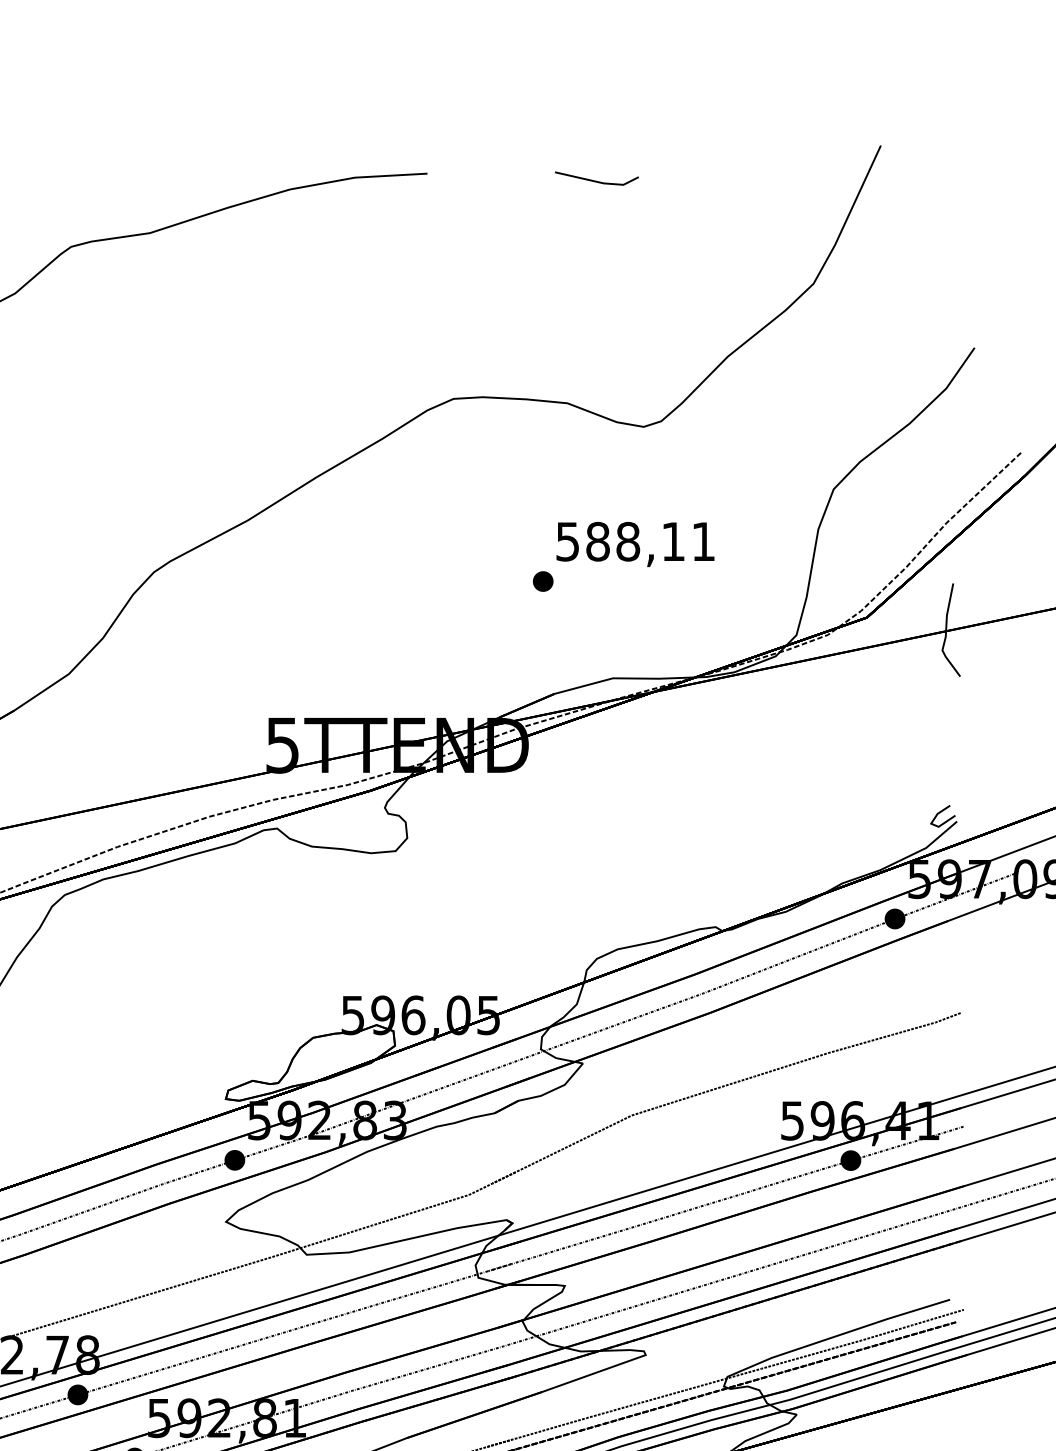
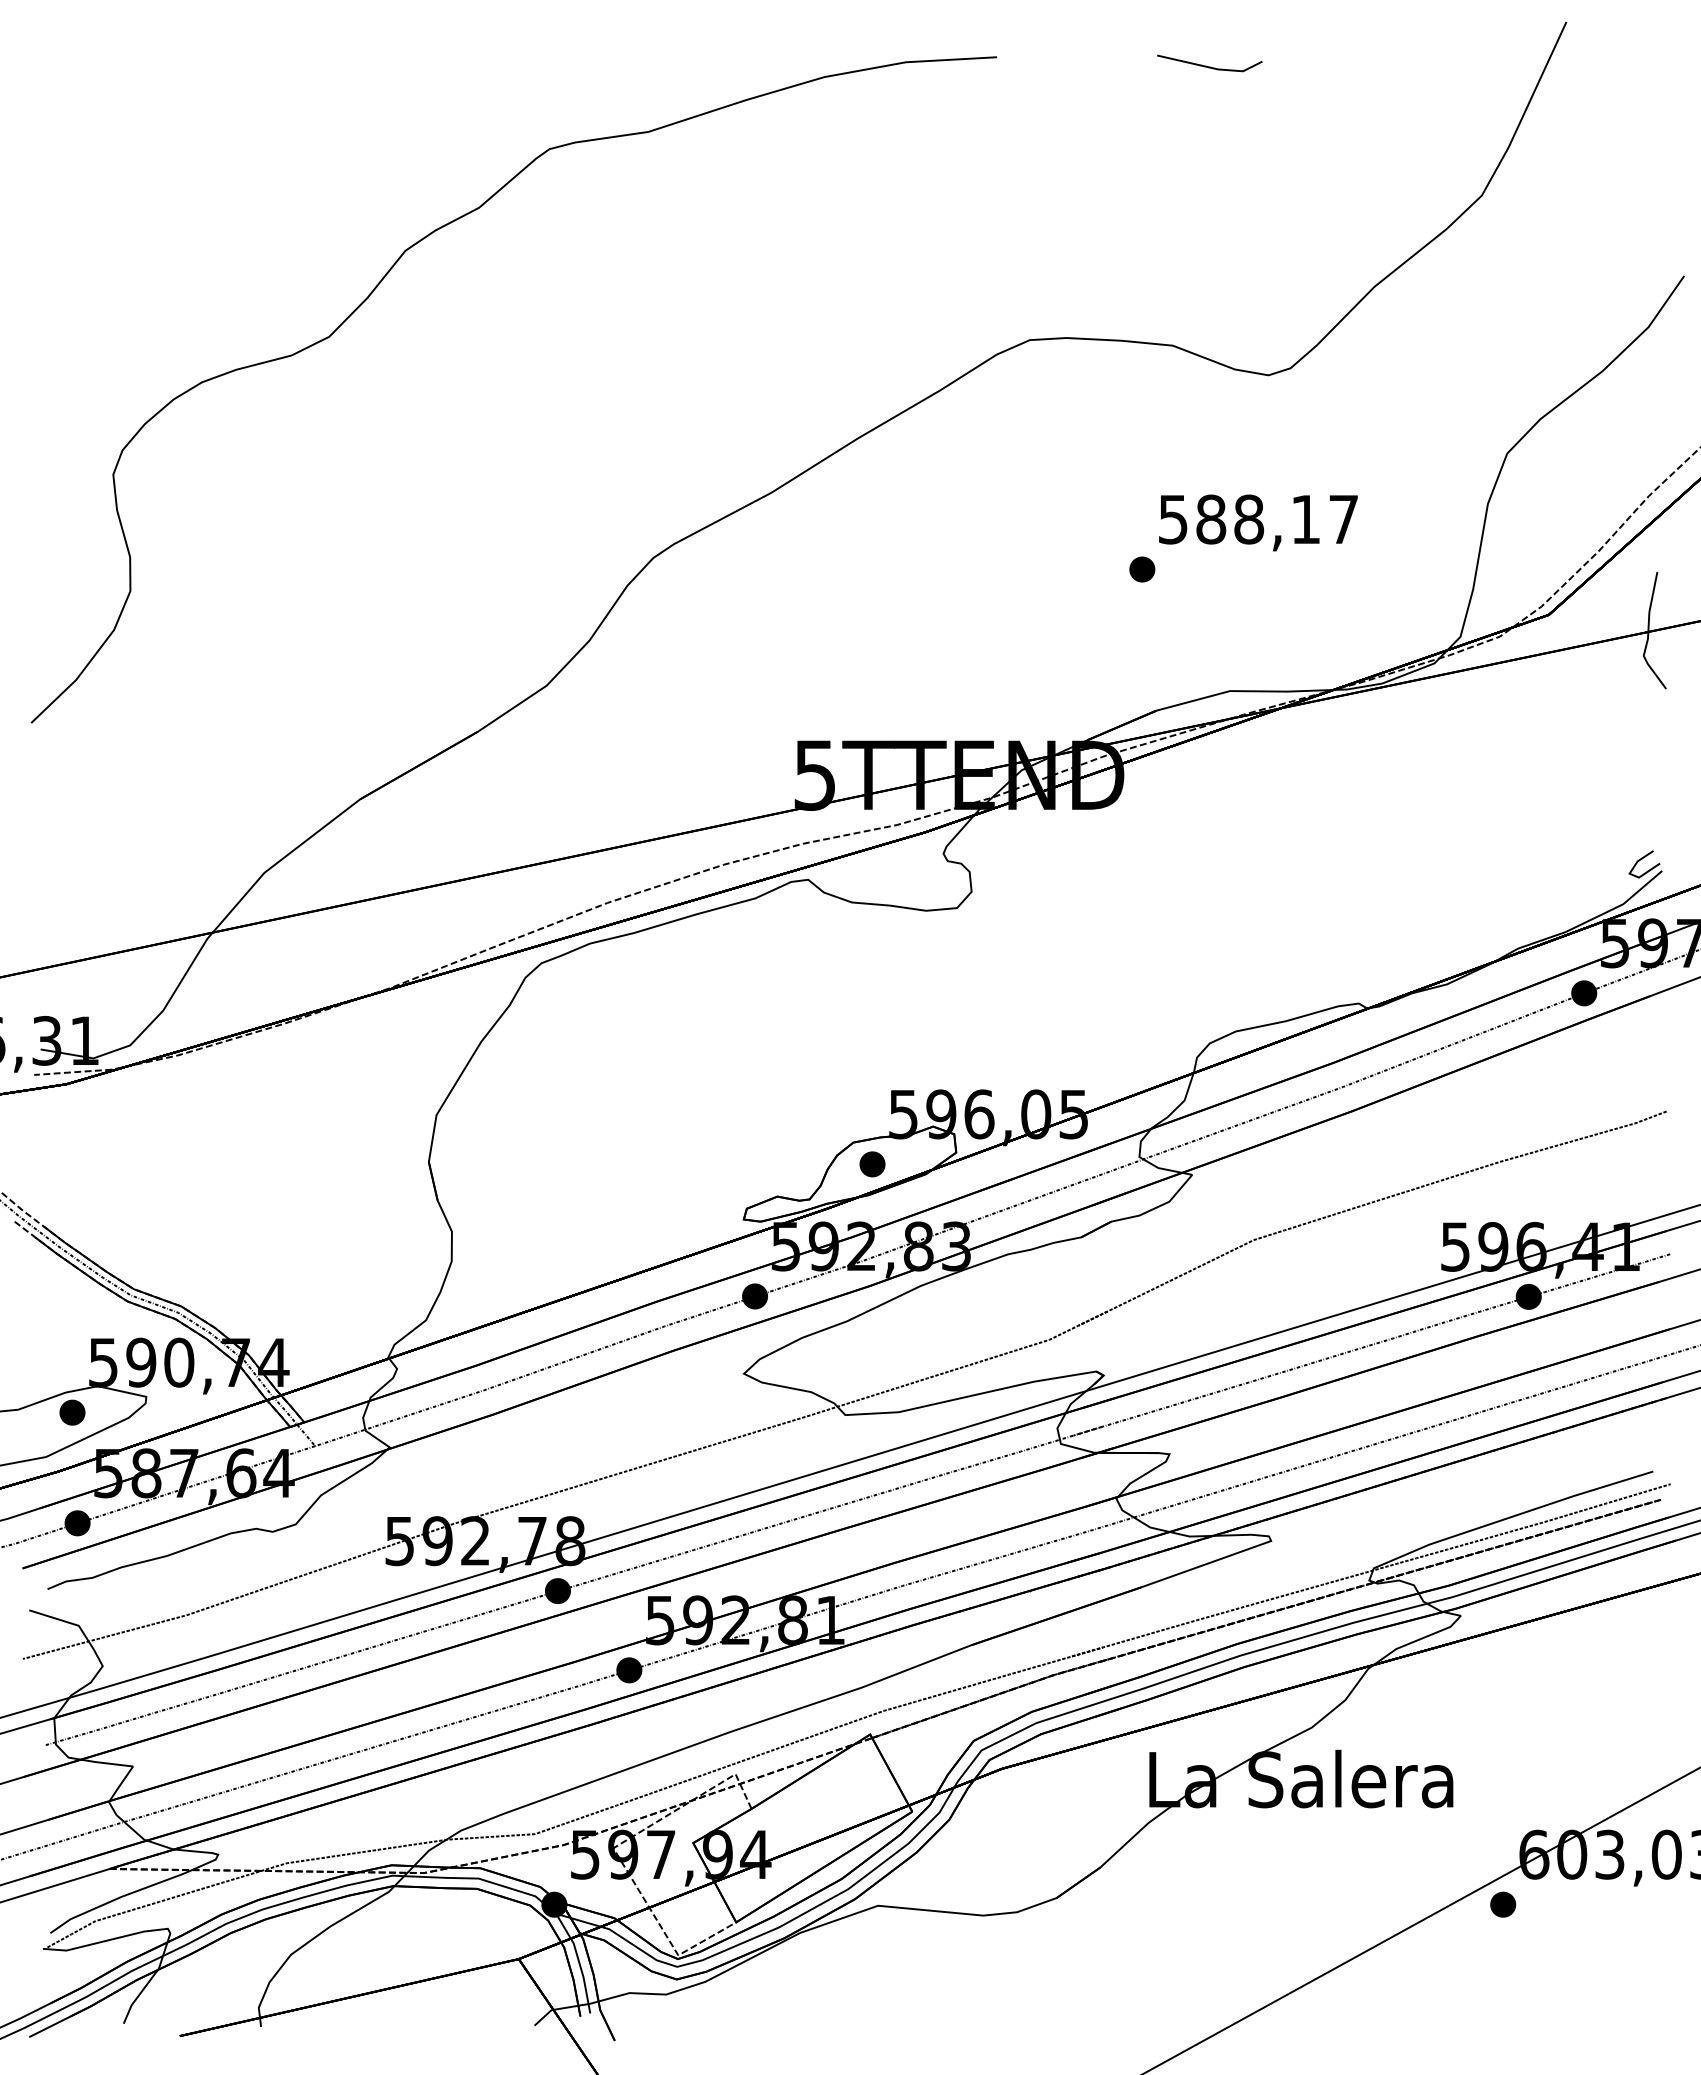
text: (703, 541) -> (1343, 519), 588,11 -> 588,17
part: (328, 1055) -> (872, 1164), added

